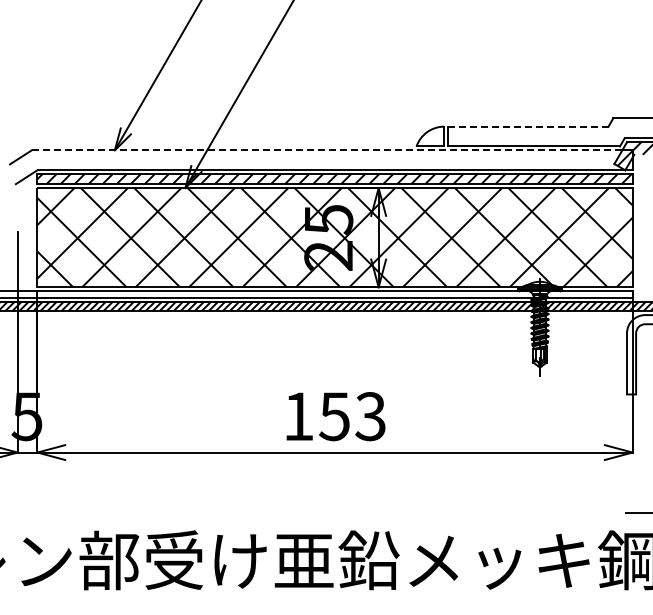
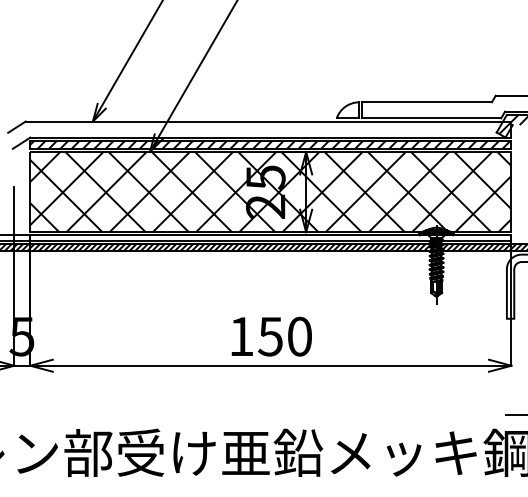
line: (527, 126) -> (426, 102), dashed -> solid
line: (327, 150) -> (264, 121), dashed -> solid
text: (370, 416) -> (299, 336), 153 -> 150

